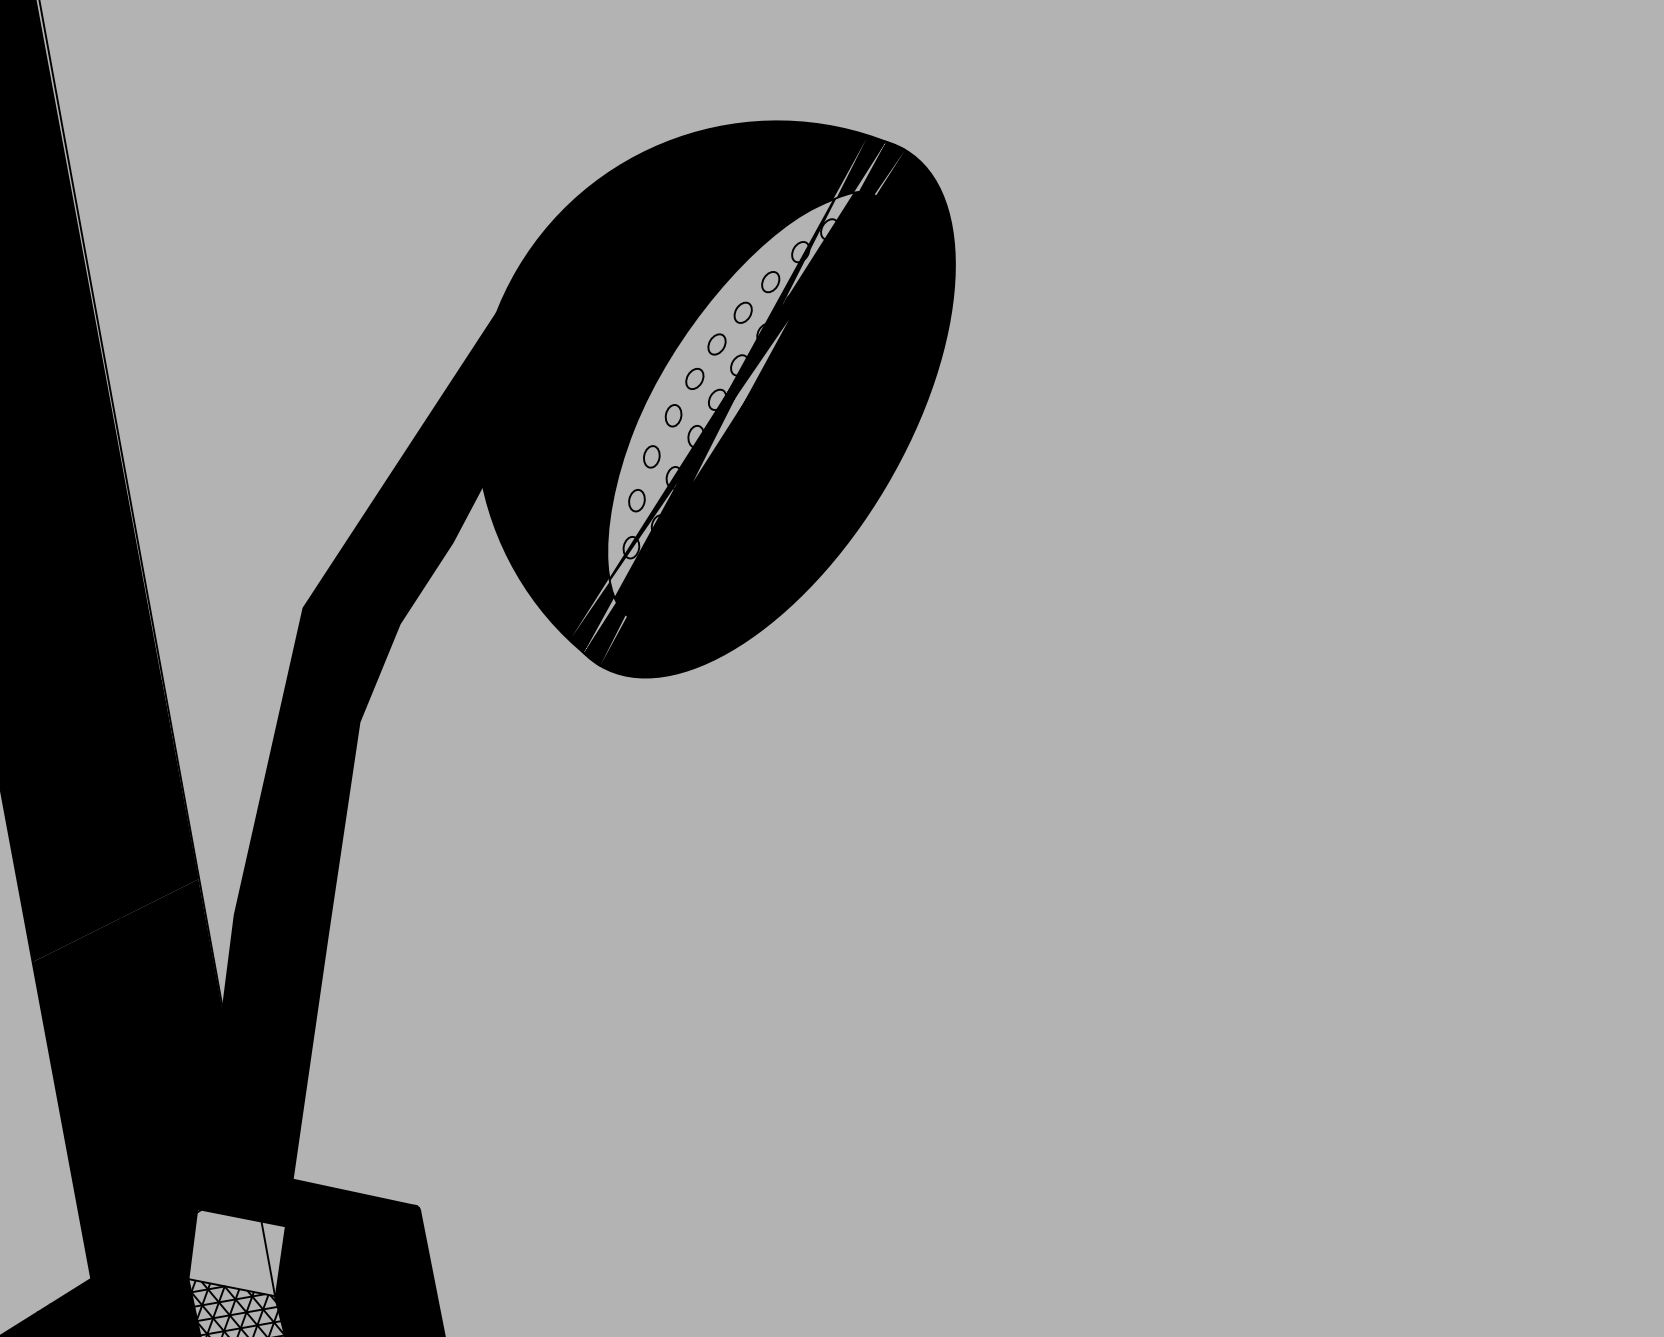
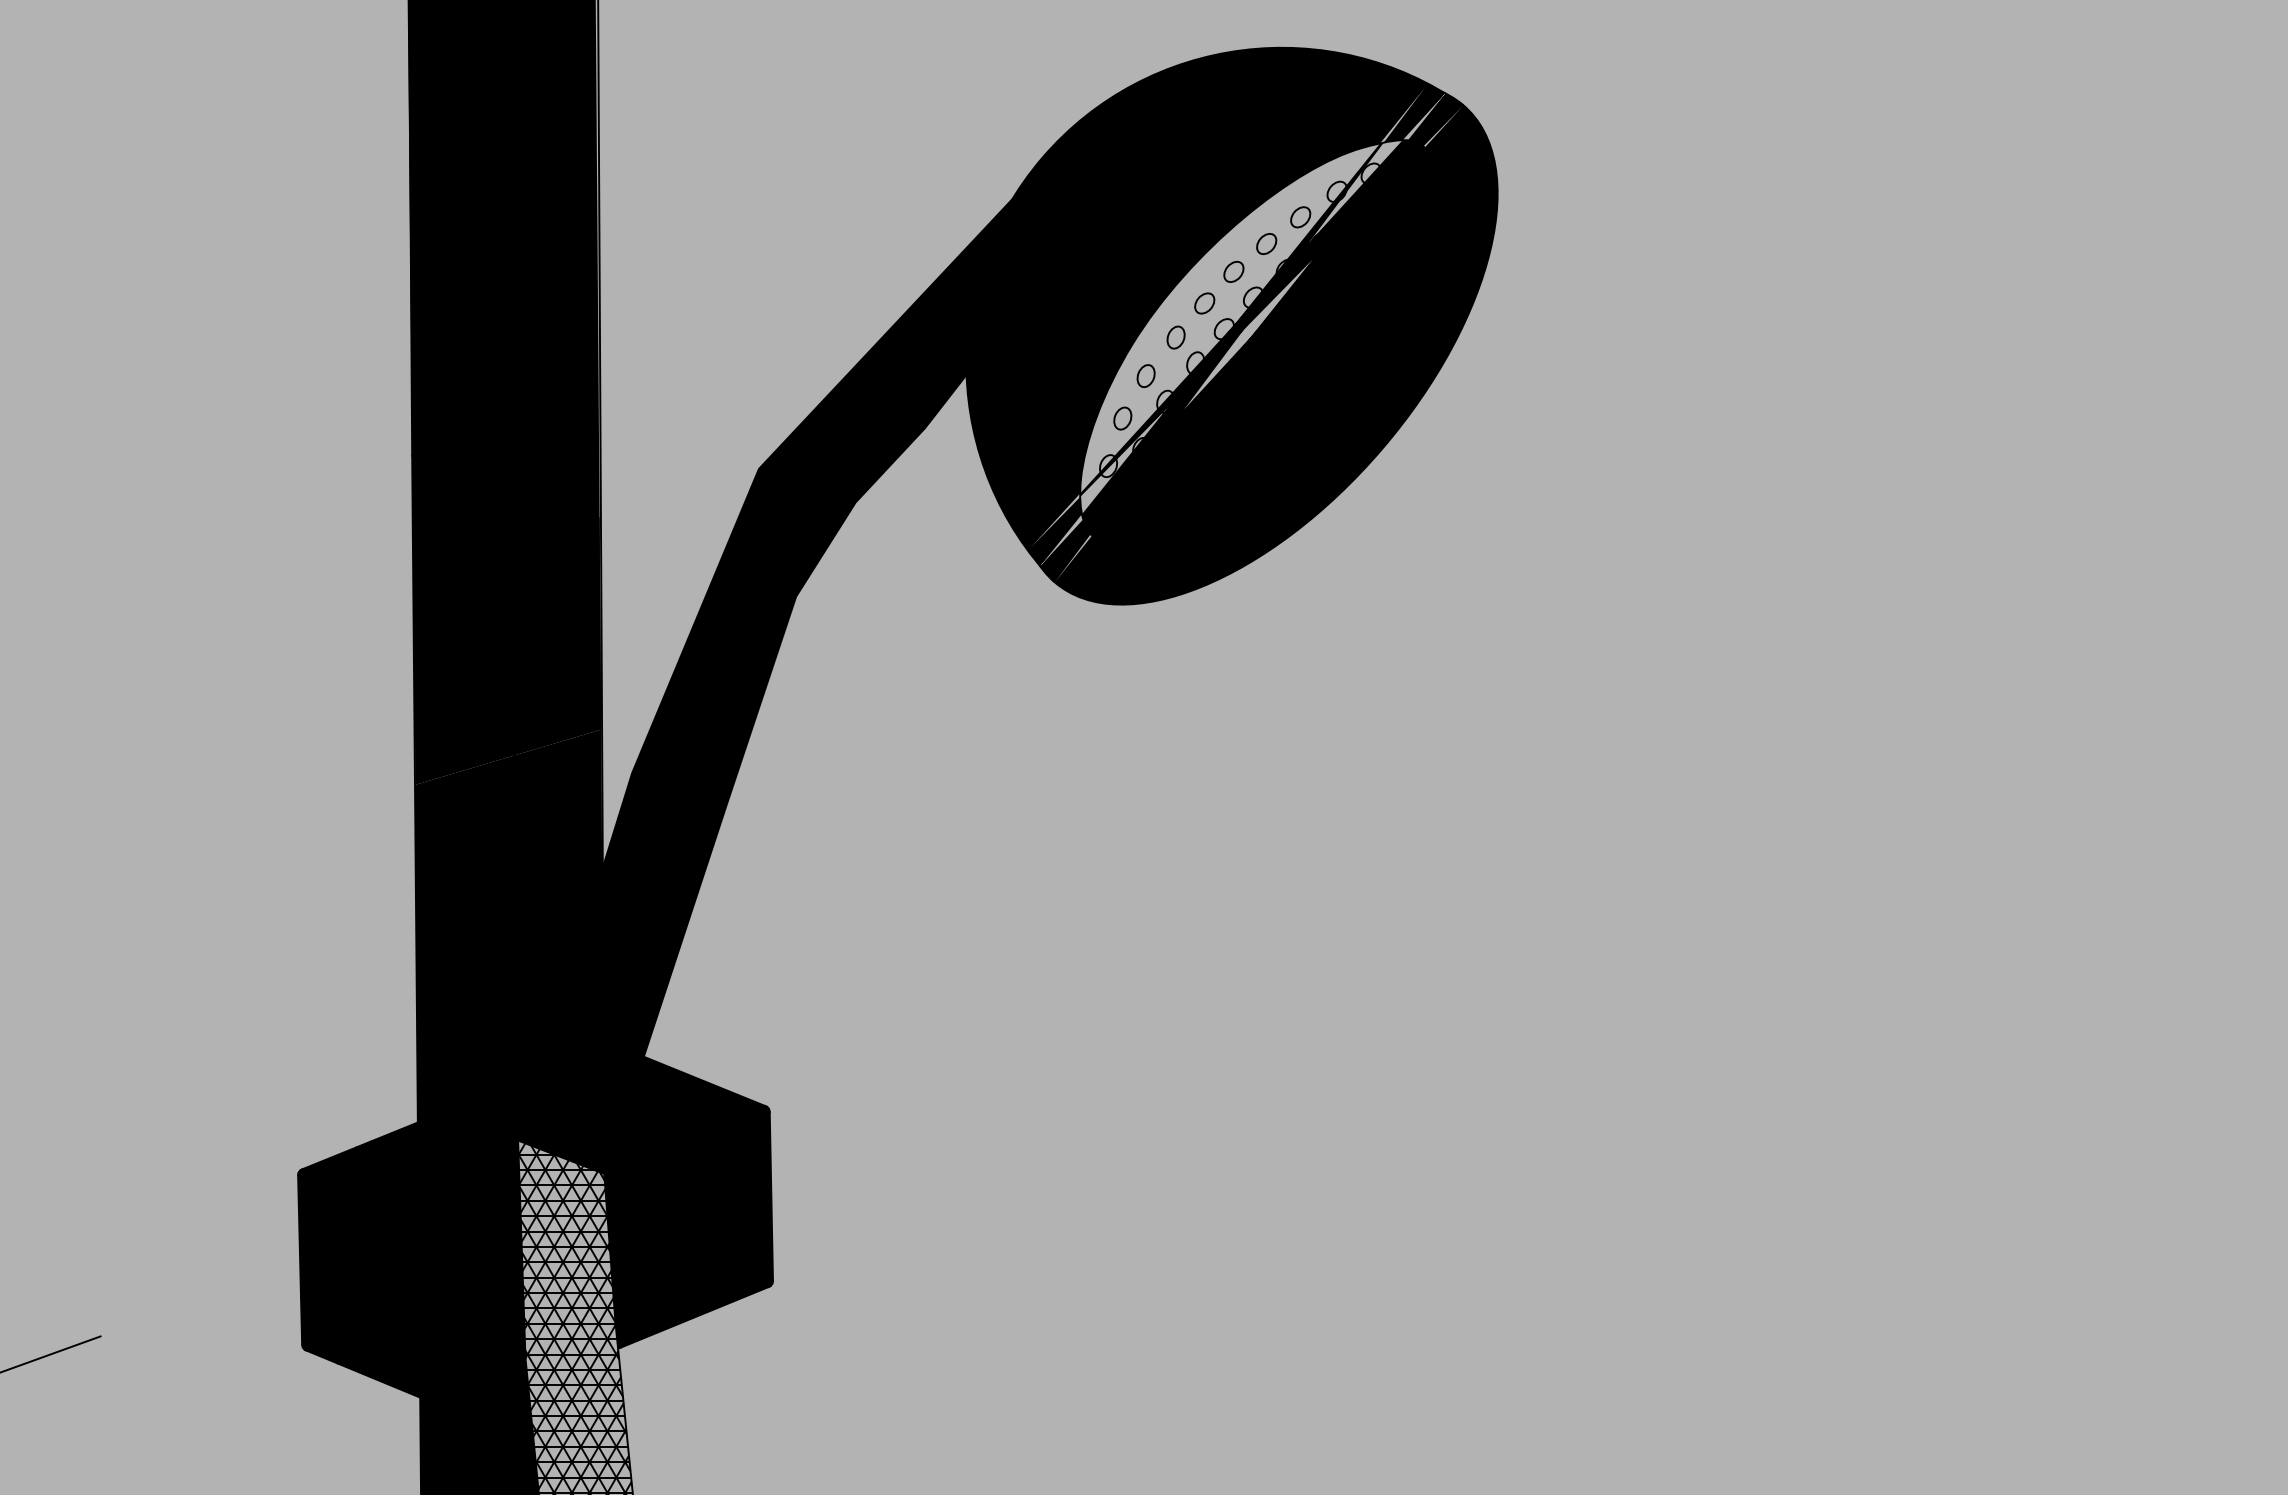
fill: (237, 1252) -> (573, 1121), added

